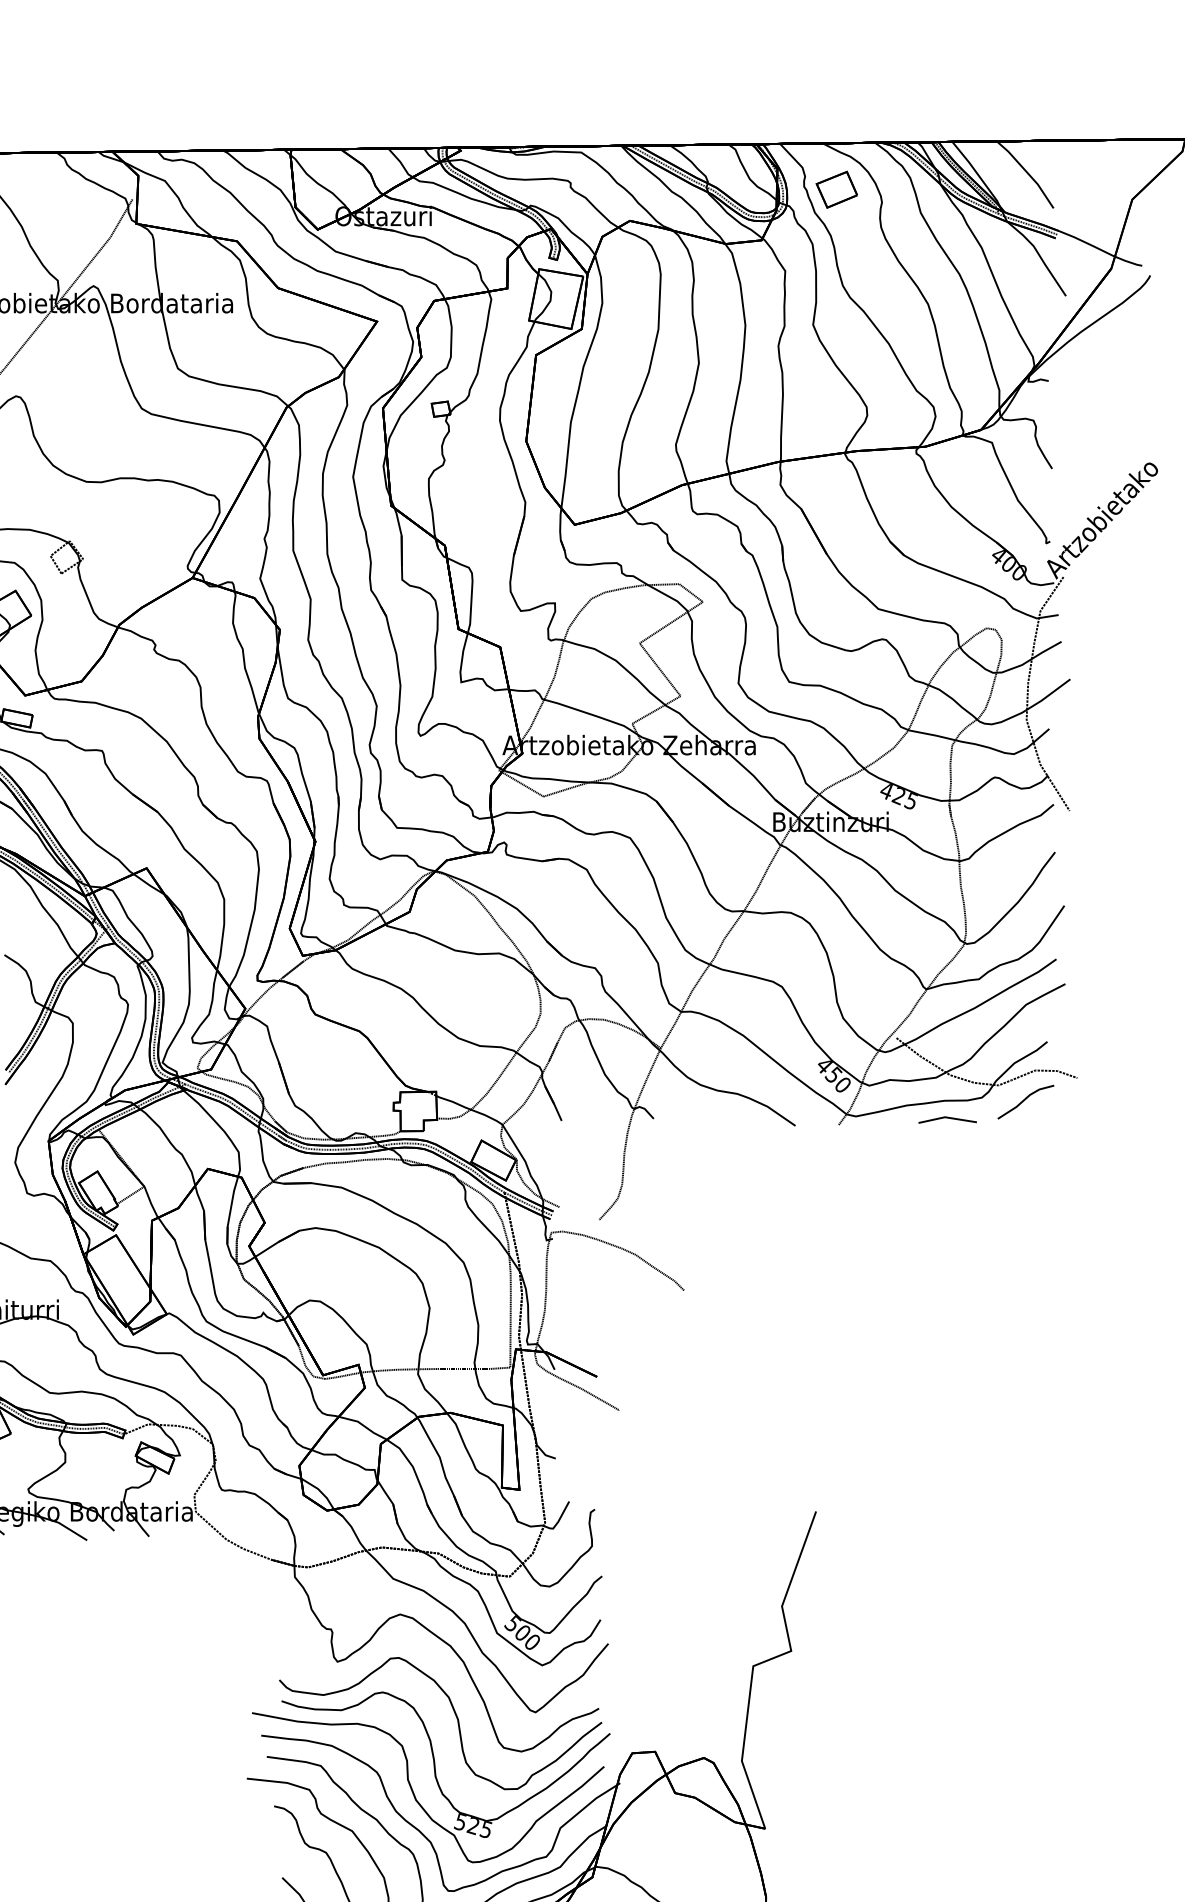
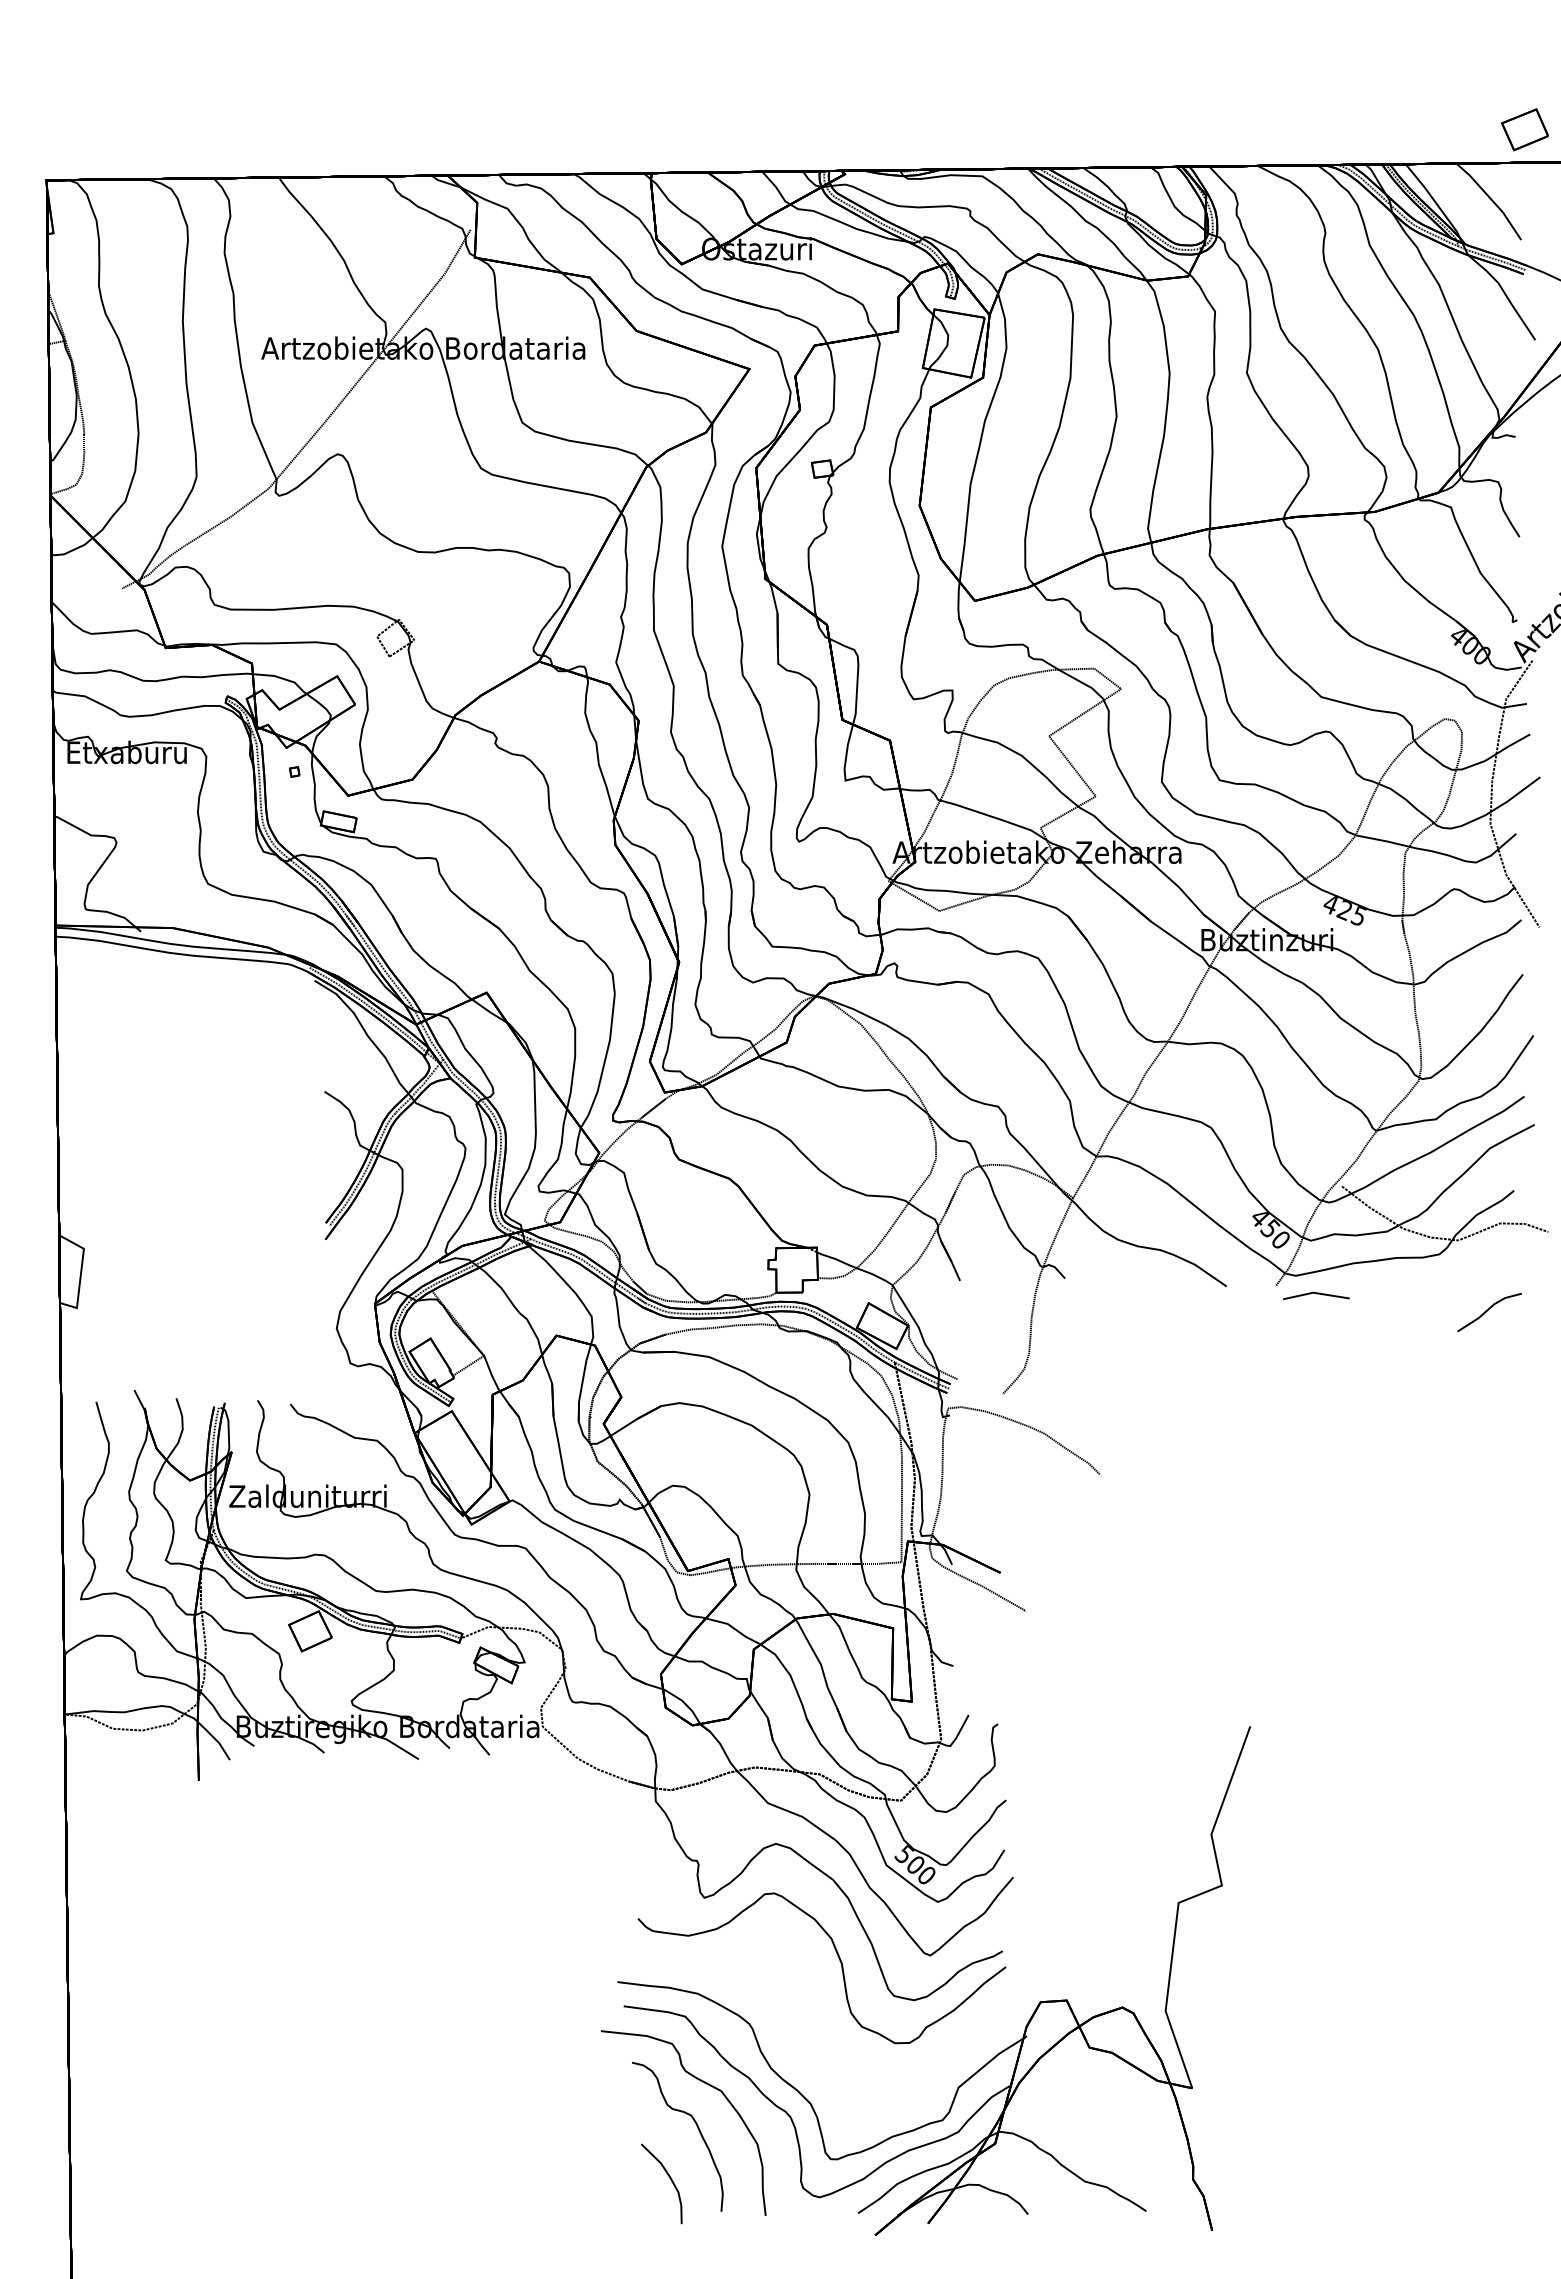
part: (836, 189) -> (1524, 129), moved
line: (1024, 1100) -> (1488, 1310), moved
line: (947, 1118) -> (1316, 1294), moved
part: (430, 1777) -> (810, 2029), removed

